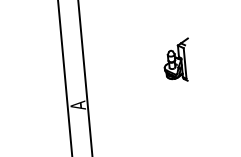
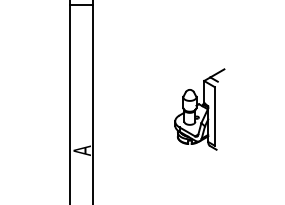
part: (176, 60) -> (199, 109), size x1.67

